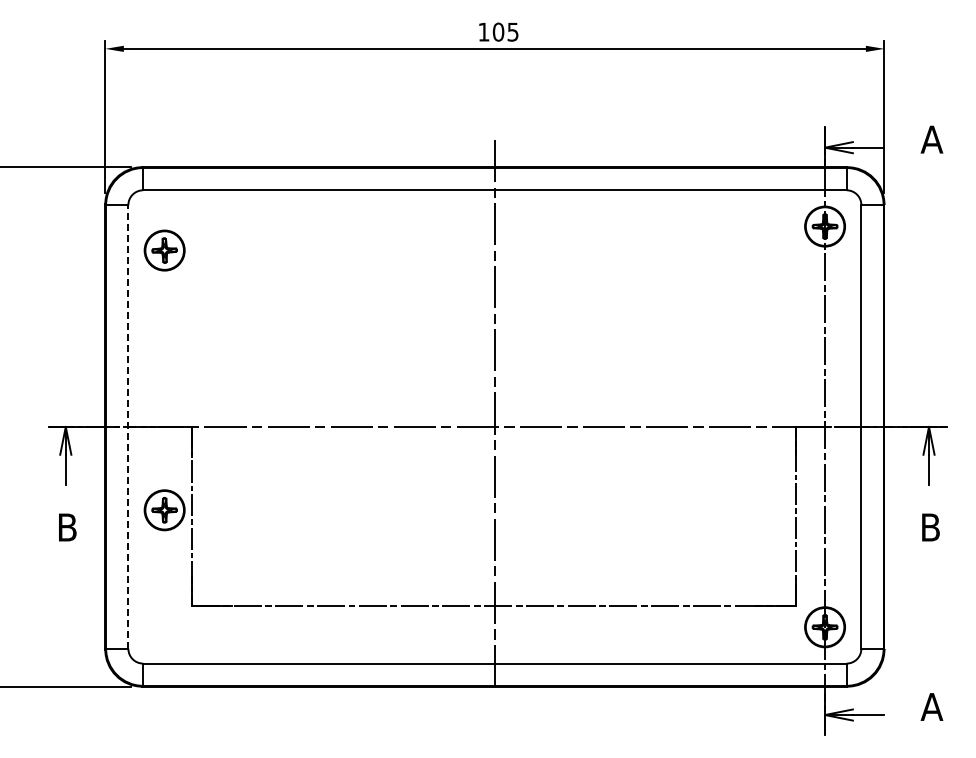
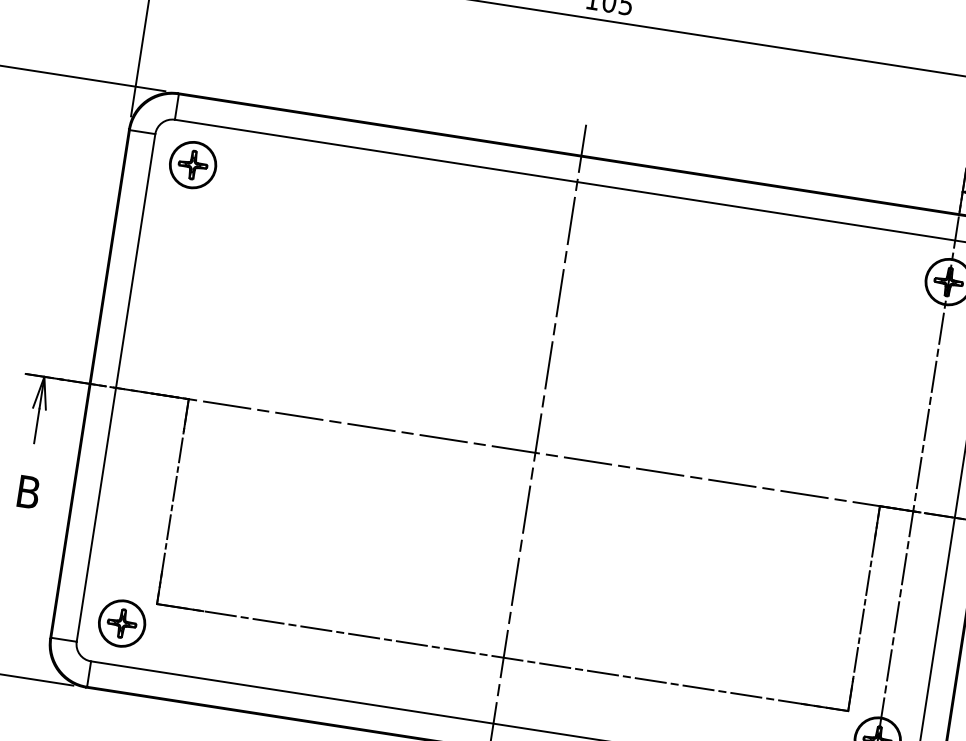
part: (164, 250) -> (192, 164), moved
line: (128, 426) -> (116, 387), dashed -> solid
part: (164, 510) -> (121, 623), moved

